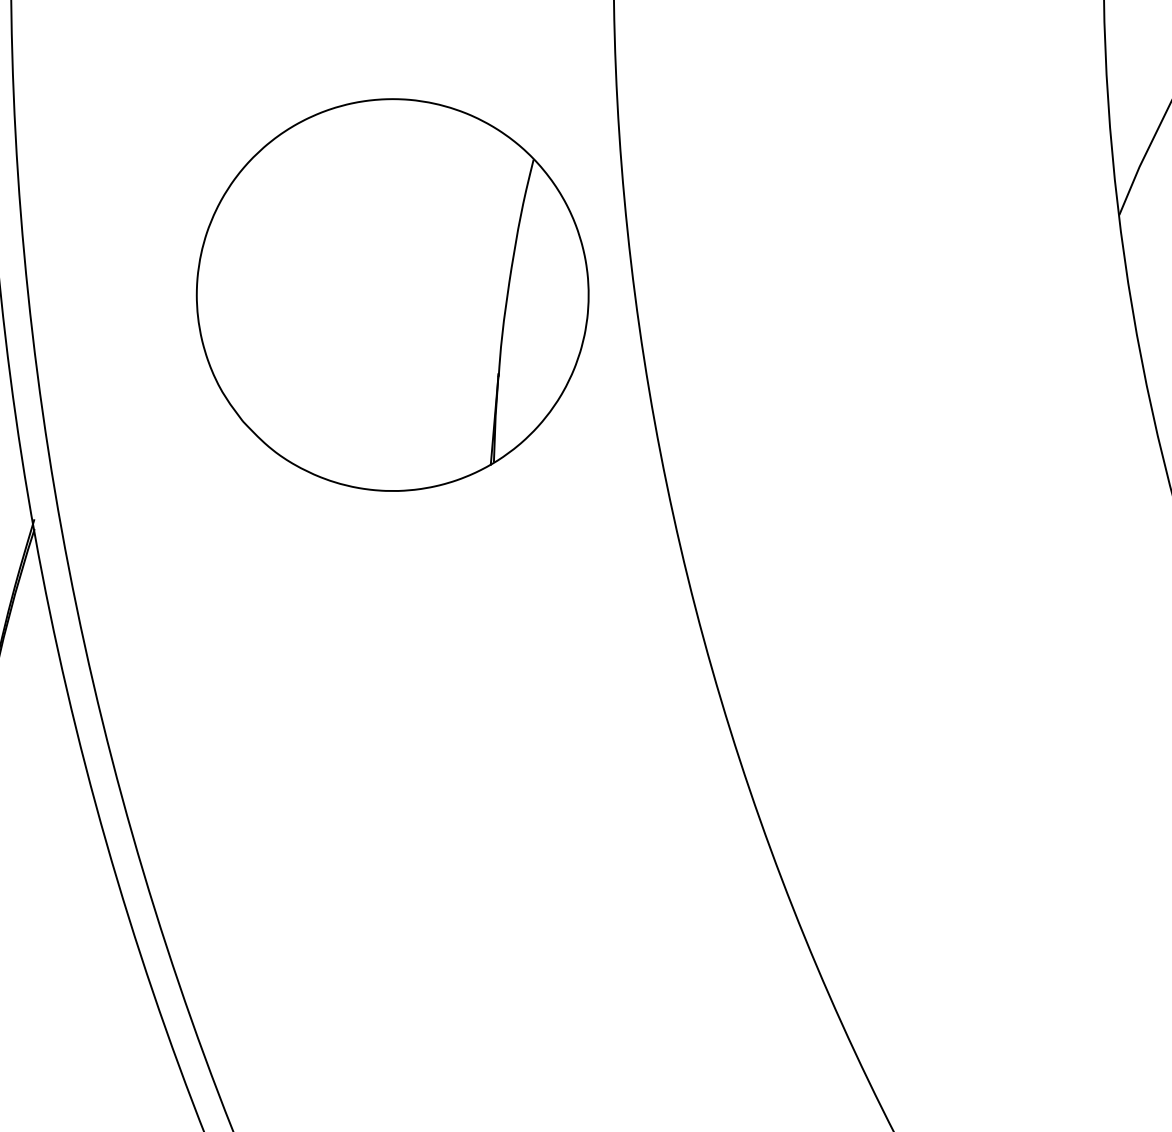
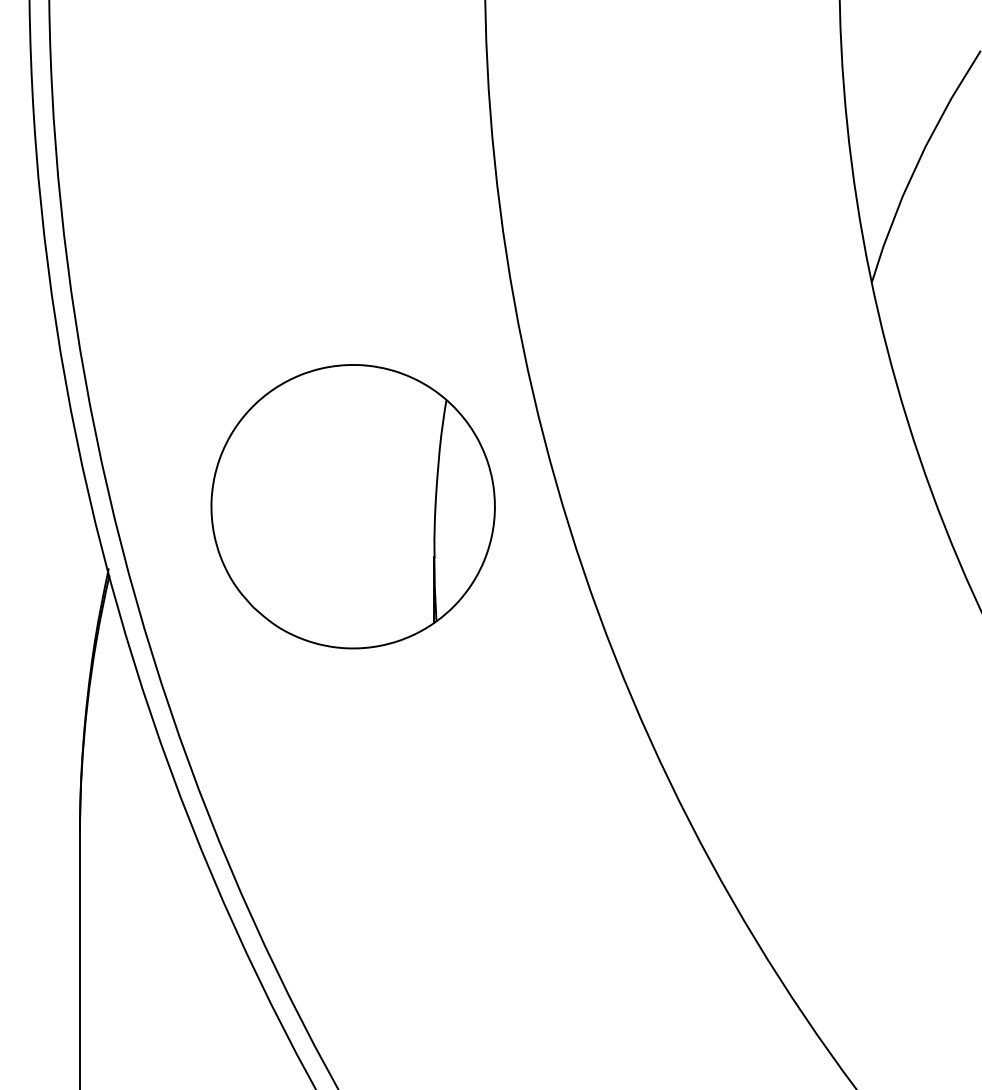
part: (391, 294) -> (352, 506), moved

